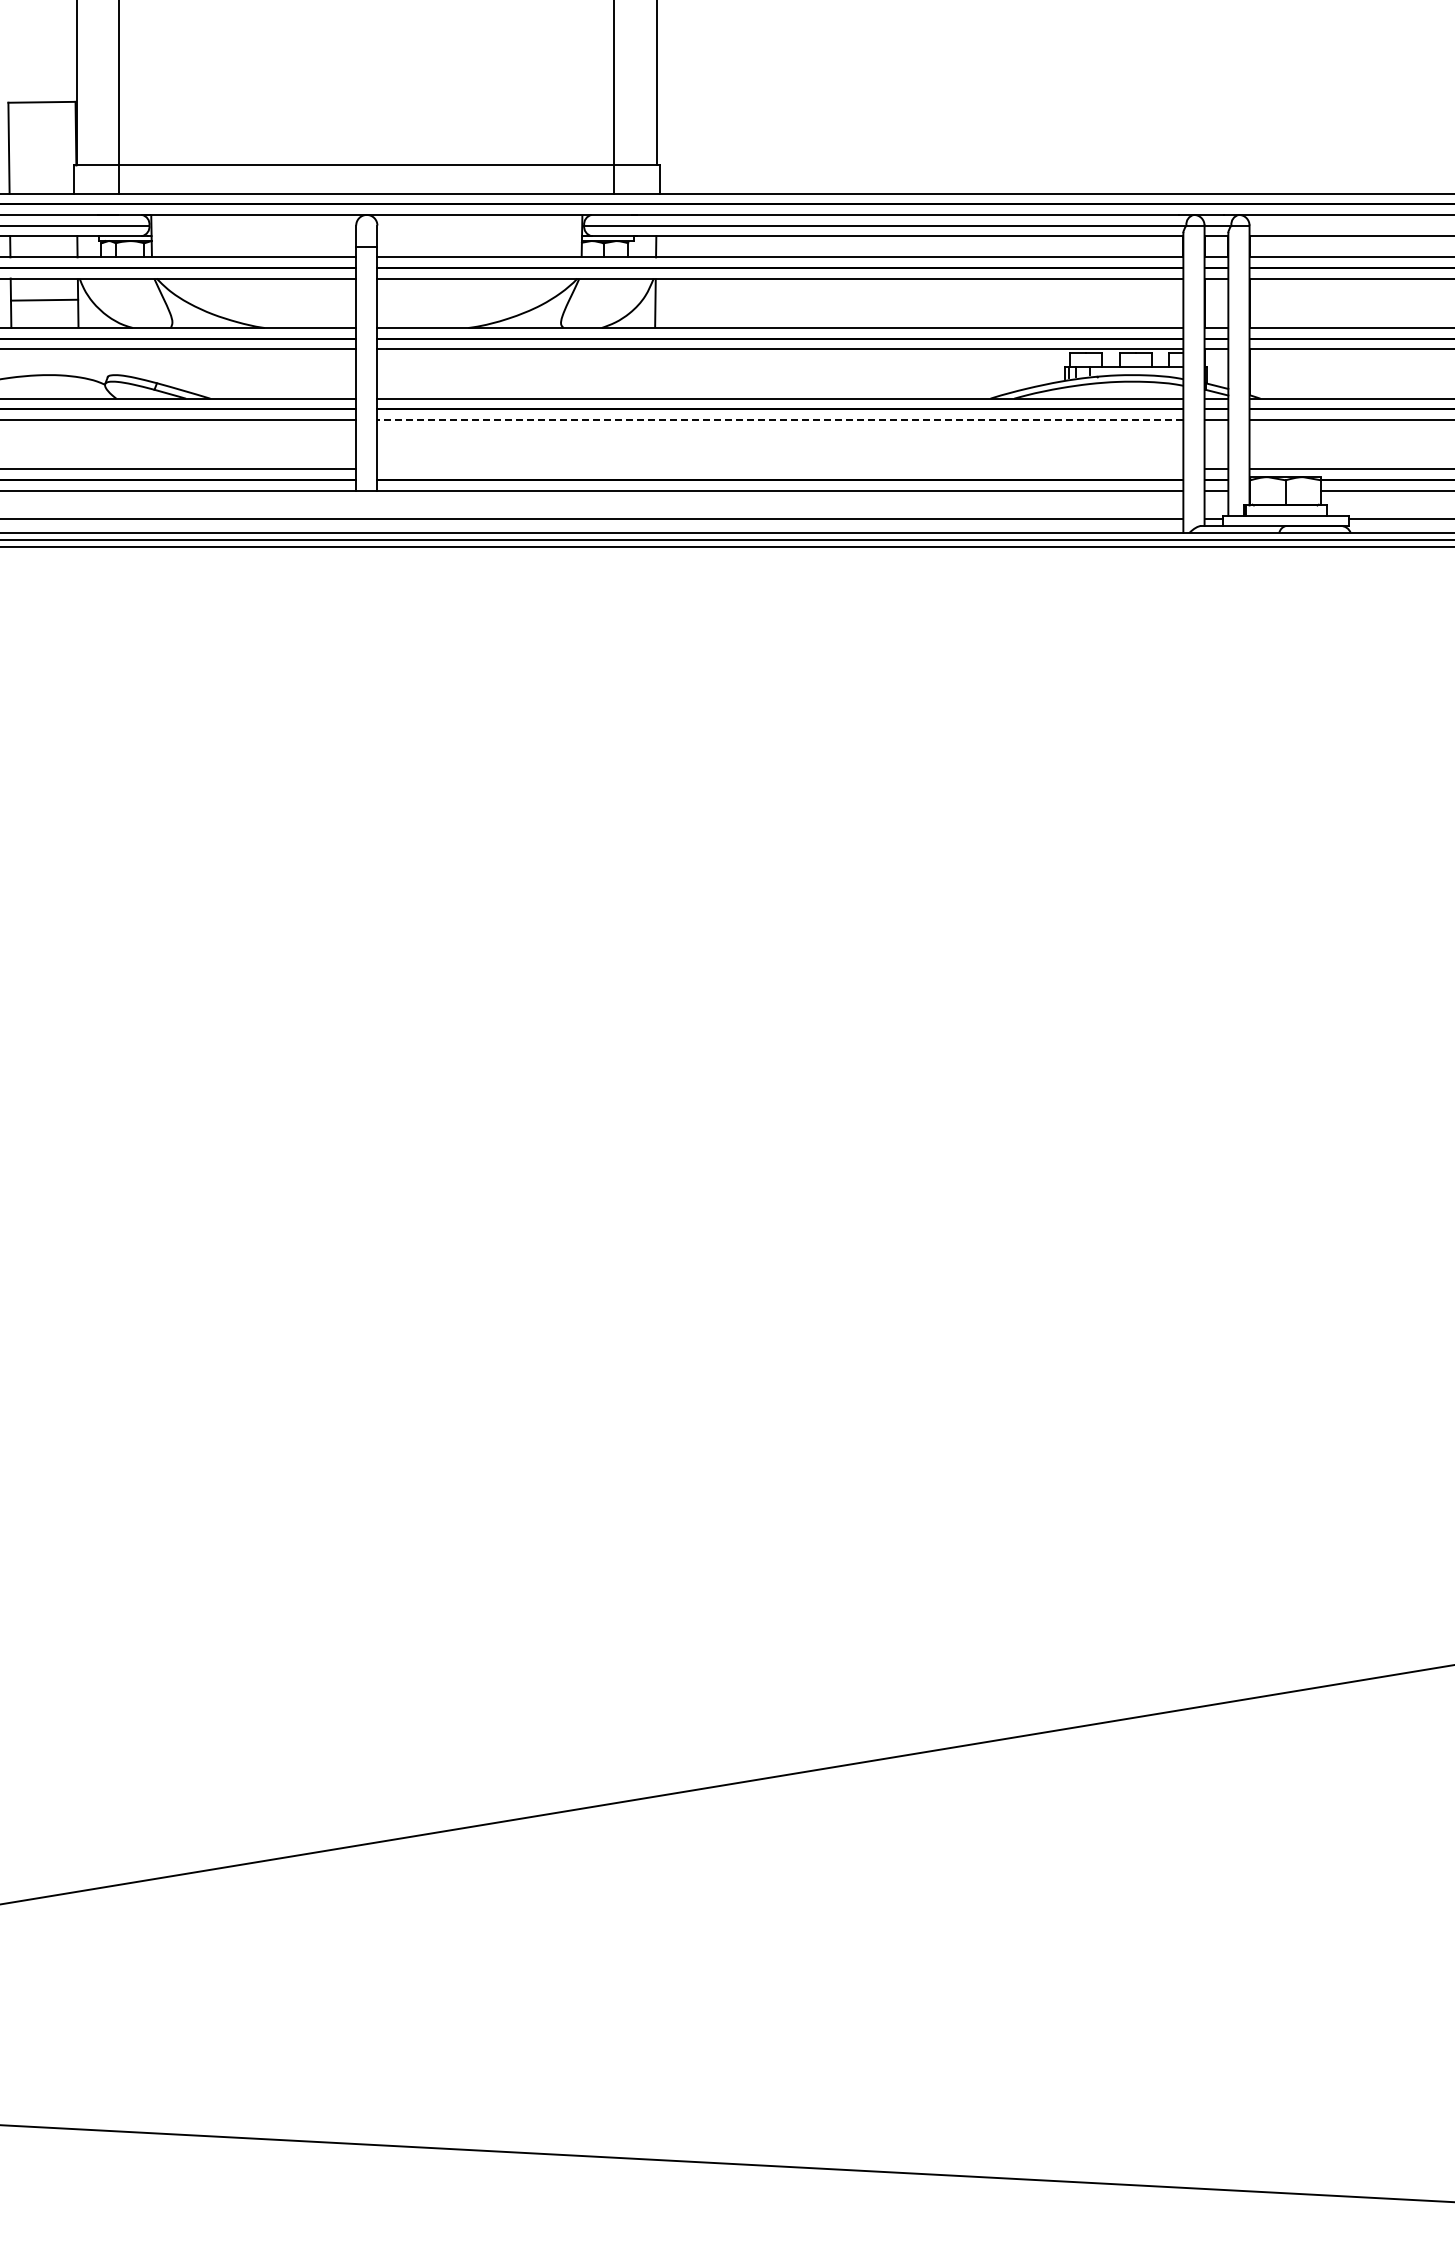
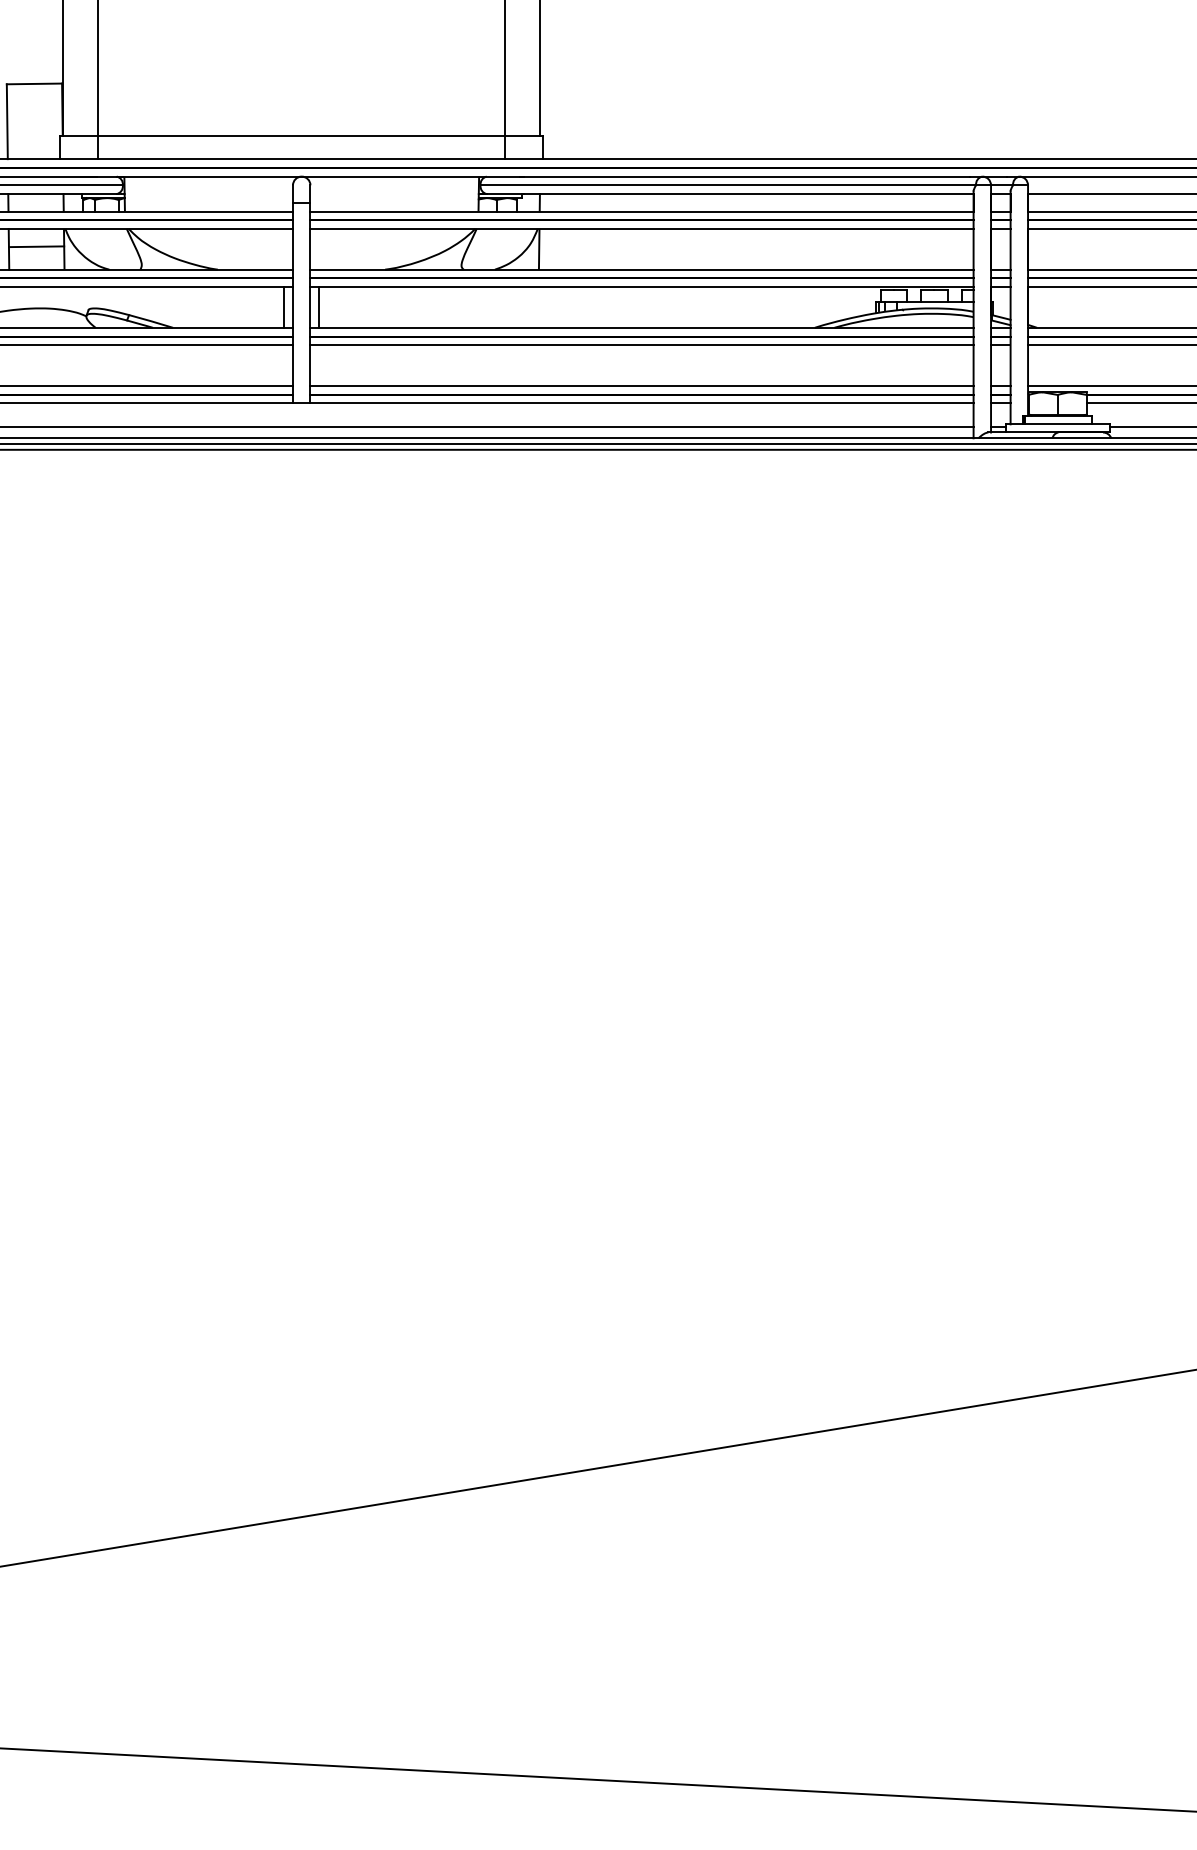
line: (345, 373) -> (284, 307), added
line: (388, 373) -> (319, 307), added
line: (780, 419) -> (642, 344), dashed -> solid
line: (780, 469) -> (642, 386), added

